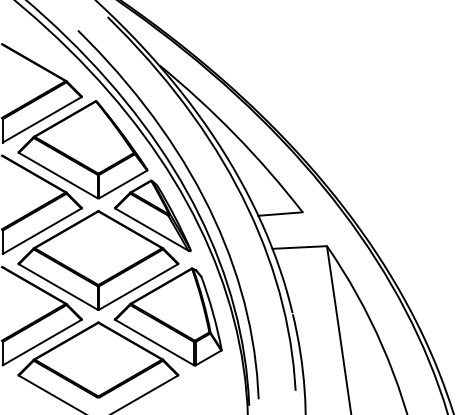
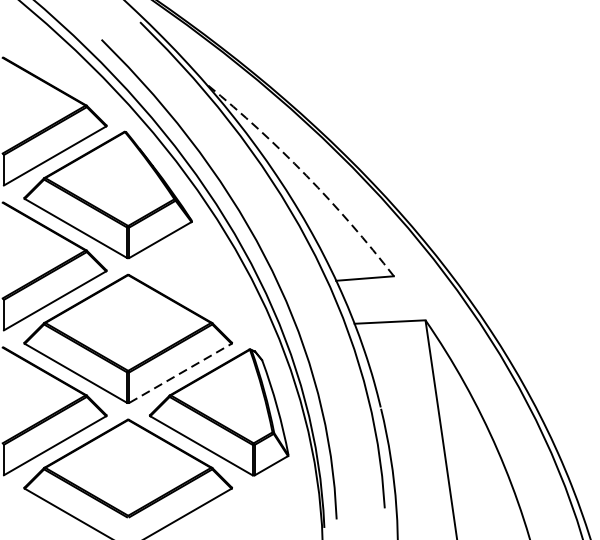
arc: (235, 134) -> (306, 175), solid -> dashed
part: (152, 215) -> (198, 280), removed
line: (139, 286) -> (181, 372), solid -> dashed

